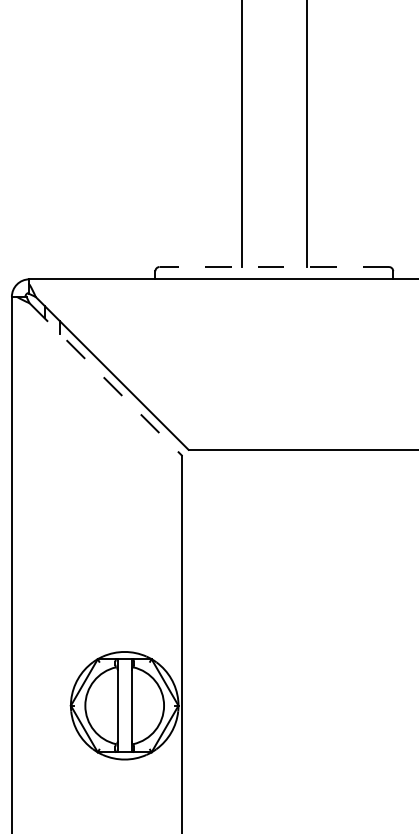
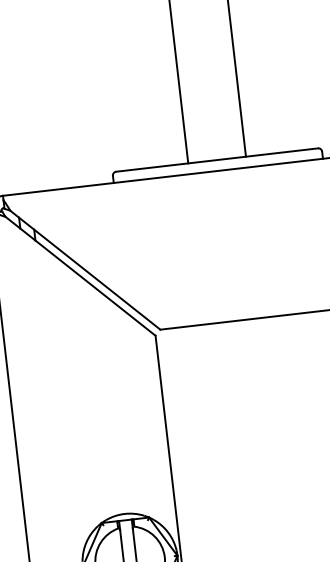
line: (274, 267) -> (217, 160), dashed -> solid
line: (106, 379) -> (80, 276), dashed -> solid

